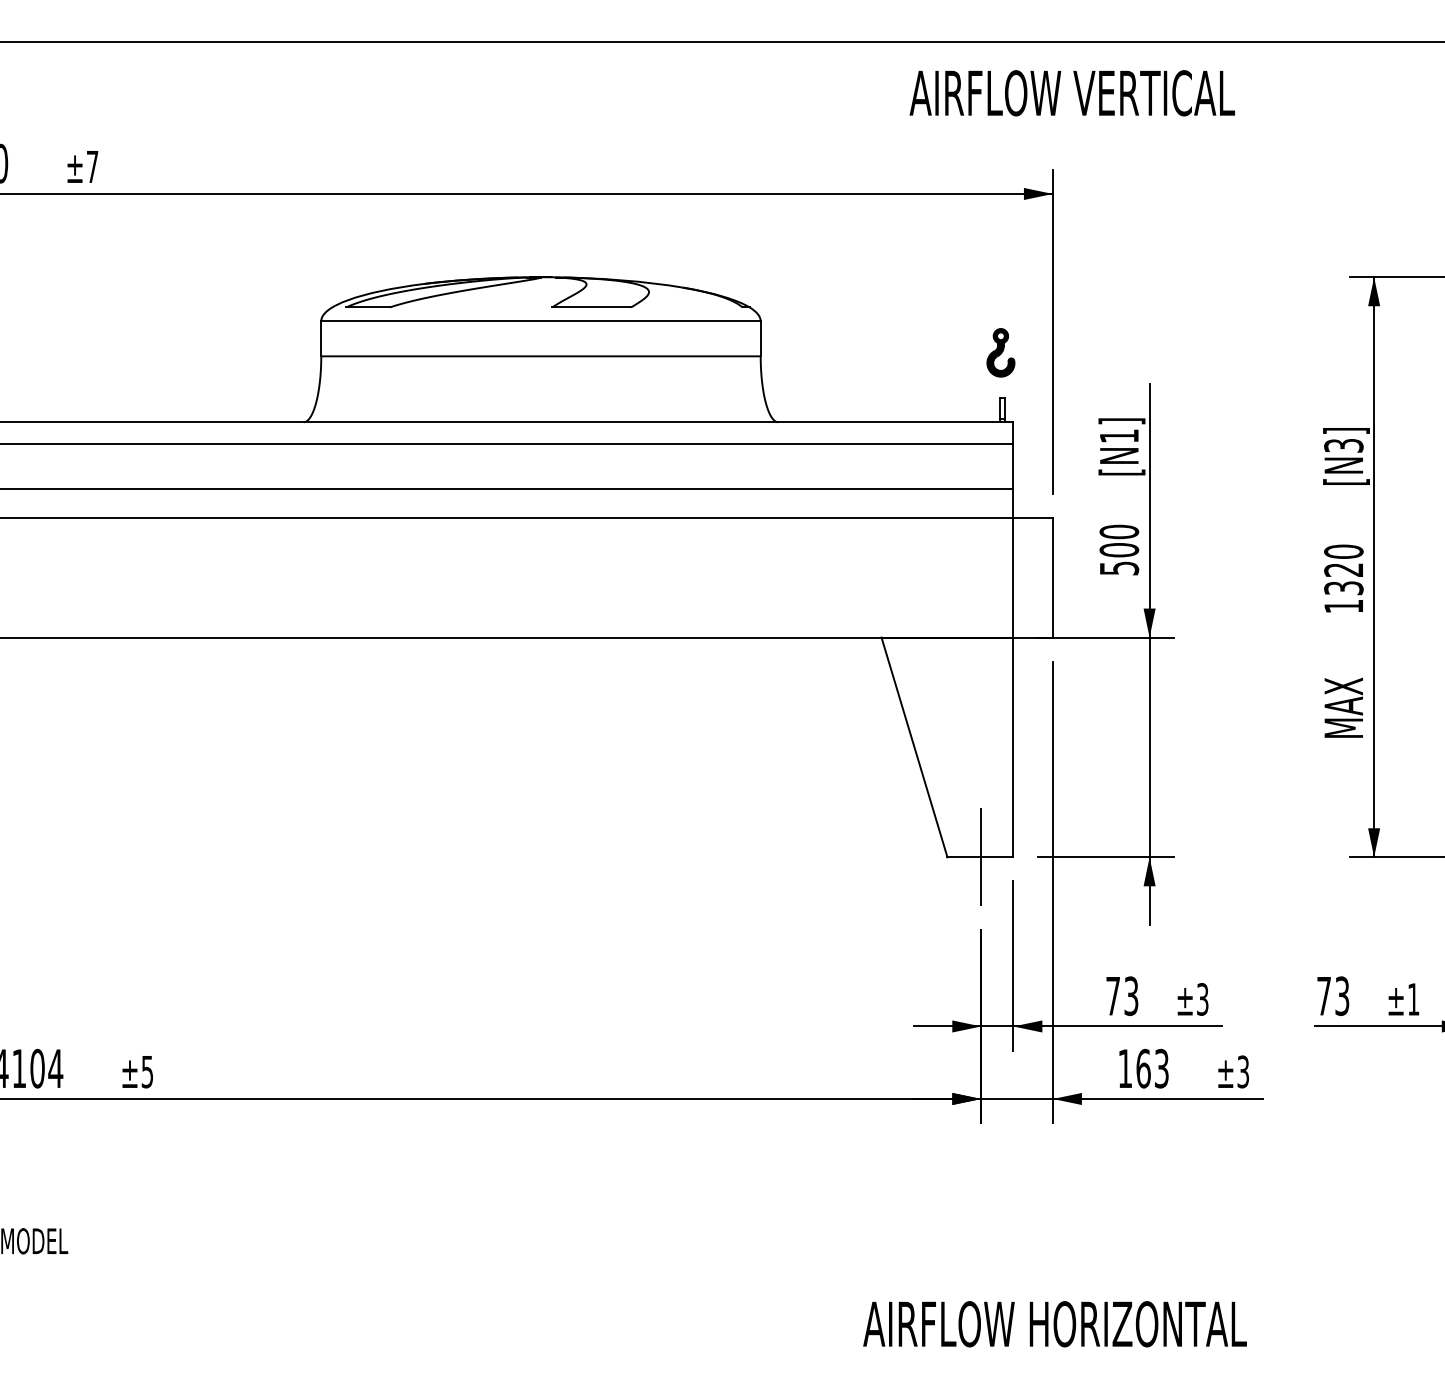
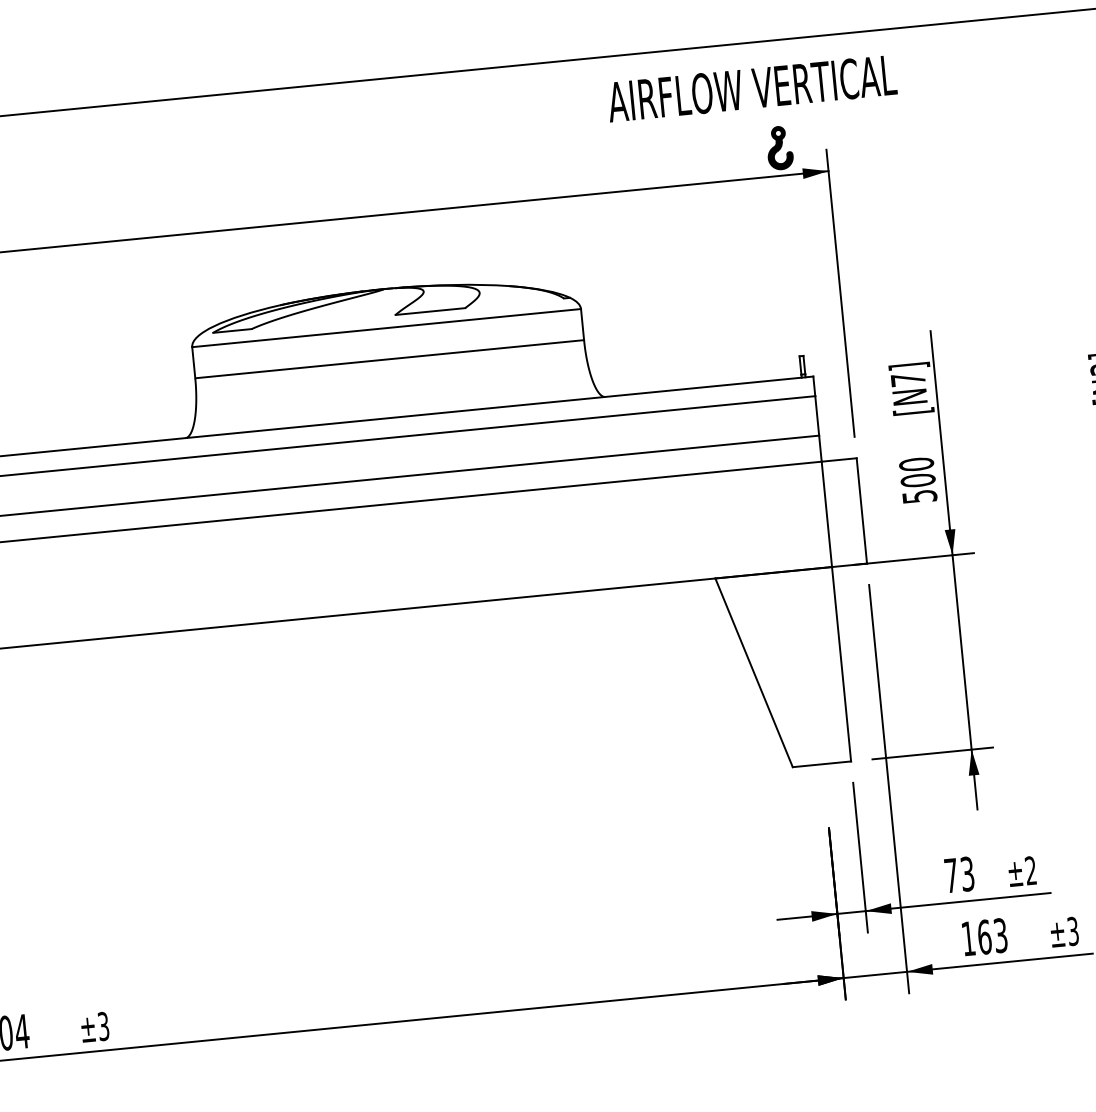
text: (1071, 93) -> (751, 88), moved
part: (1000, 352) -> (779, 147), moved
text: (1119, 435) -> (908, 379), [N1] -> [N7]
line: (981, 856) -> (822, 763), removed
text: (1202, 999) -> (1030, 870), ±3 -> ±2
text: (147, 1071) -> (103, 1026), ±5 -> ±3

